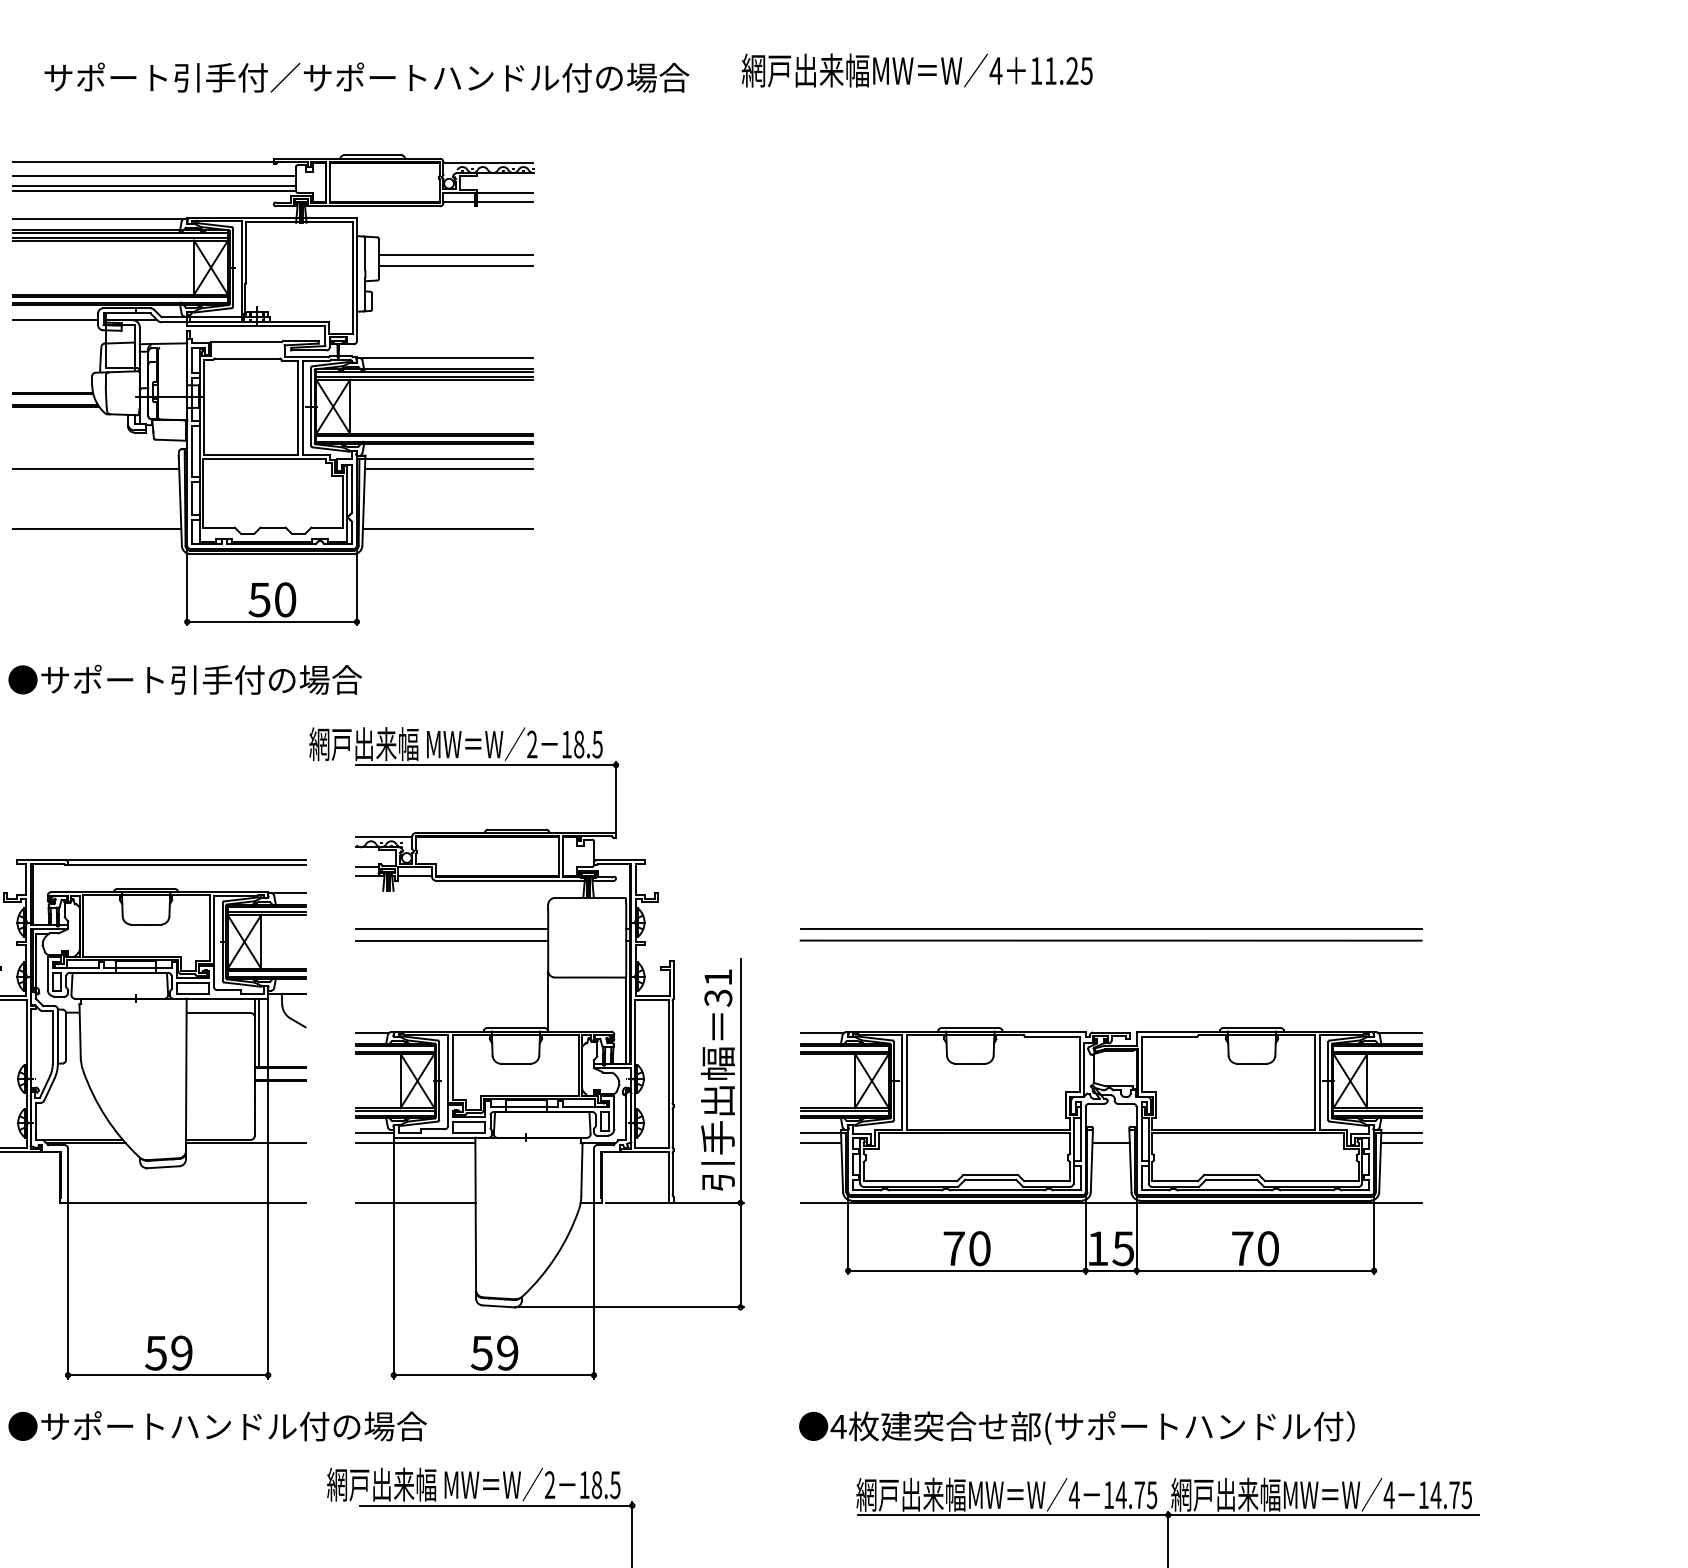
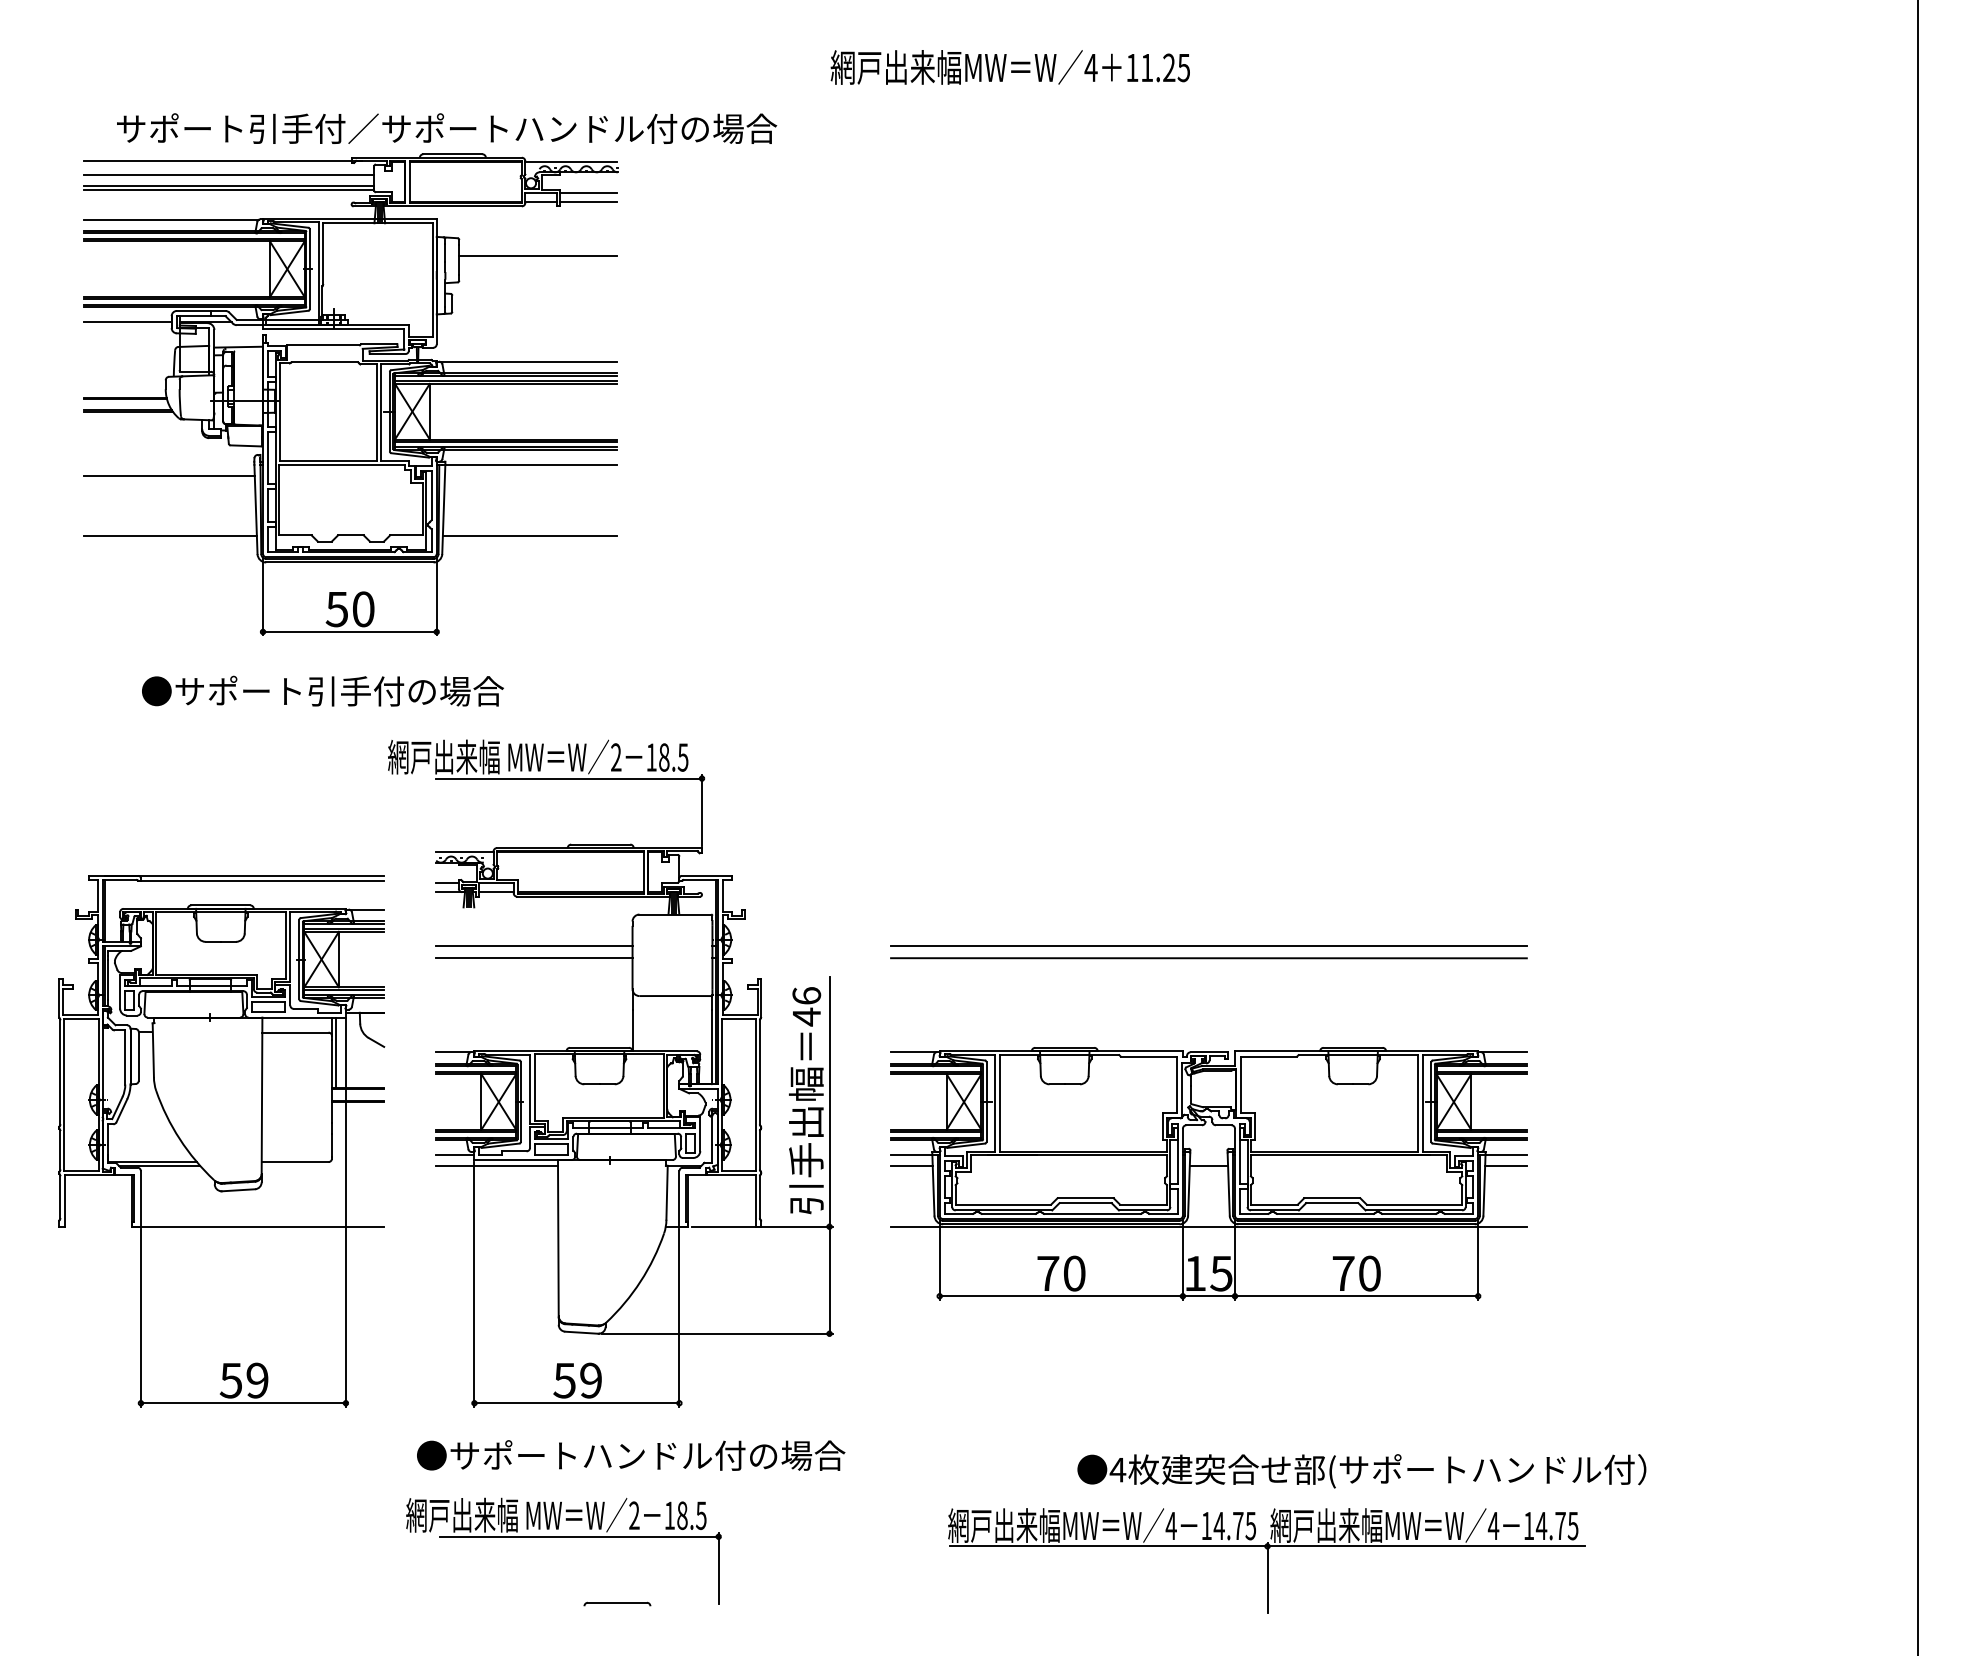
text: (367, 77) -> (447, 128), moved
line: (456, 265) -> (538, 267), removed
line: (449, 469) -> (531, 475), removed
text: (184, 679) -> (322, 690), moved
text: (718, 987) -> (806, 1006), 31 -> 46
line: (245, 1143) -> (322, 1165), removed
line: (416, 1202) -> (497, 1226), removed
text: (218, 1426) -> (631, 1455), moved
text: (1076, 1428) -> (1361, 1471), moved

